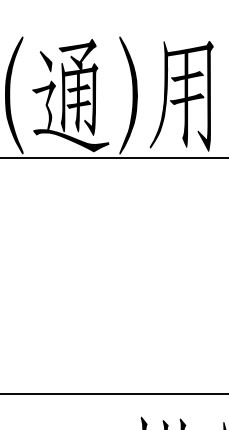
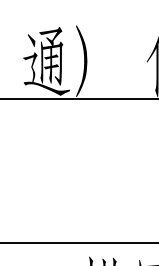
fill: (13, 95) -> (11, 61), removed
fill: (180, 95) -> (113, 61), removed

